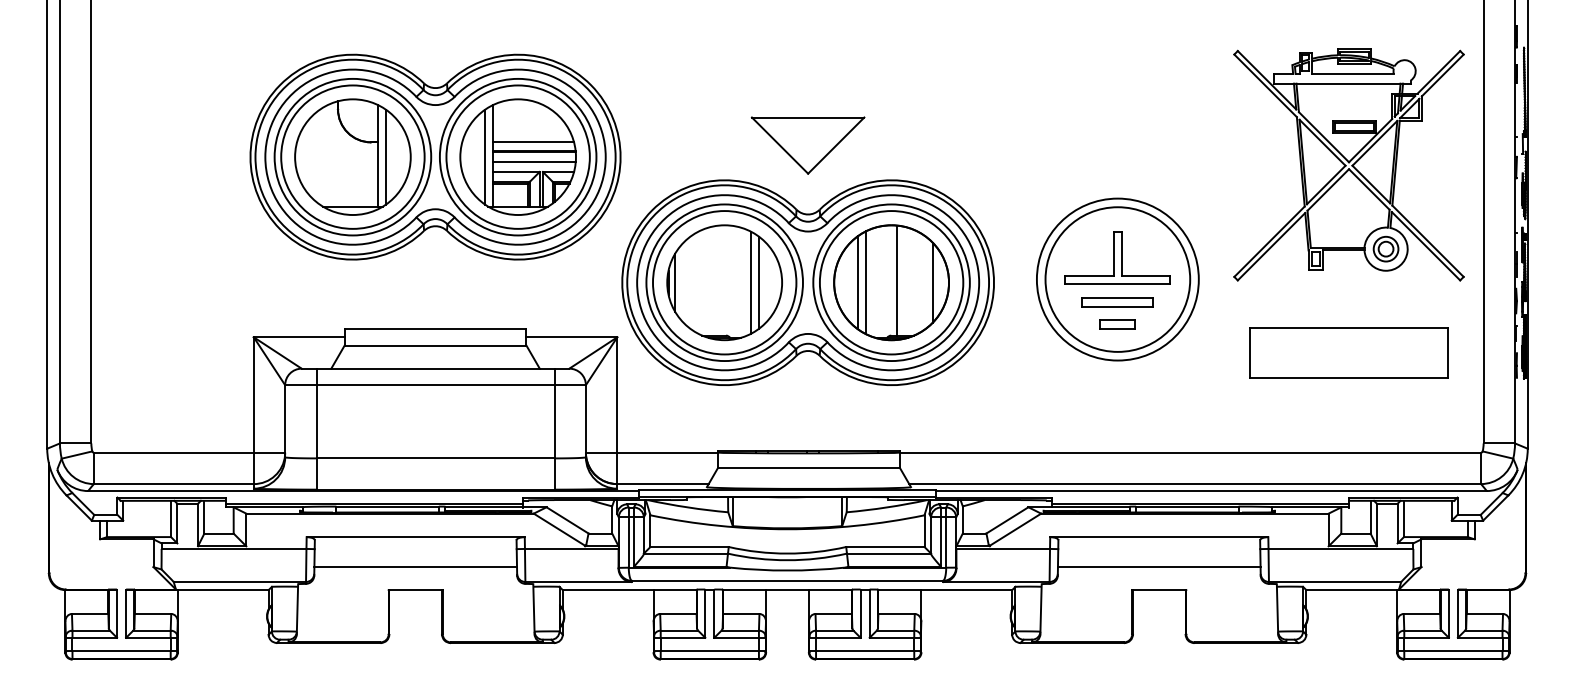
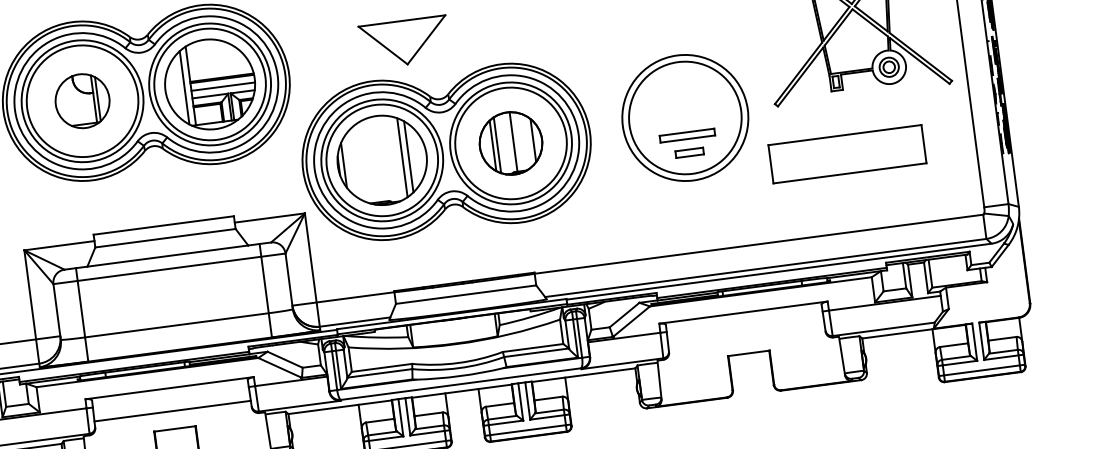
line: (533, 142) -> (220, 71), removed
part: (807, 145) -> (404, 42), moved
part: (352, 156) -> (82, 100), size x0.6
part: (1117, 257) -> (682, 101), removed
part: (891, 282) -> (510, 143), size x0.7
part: (1348, 352) -> (846, 153), moved
line: (1158, 566) -> (745, 335), removed

